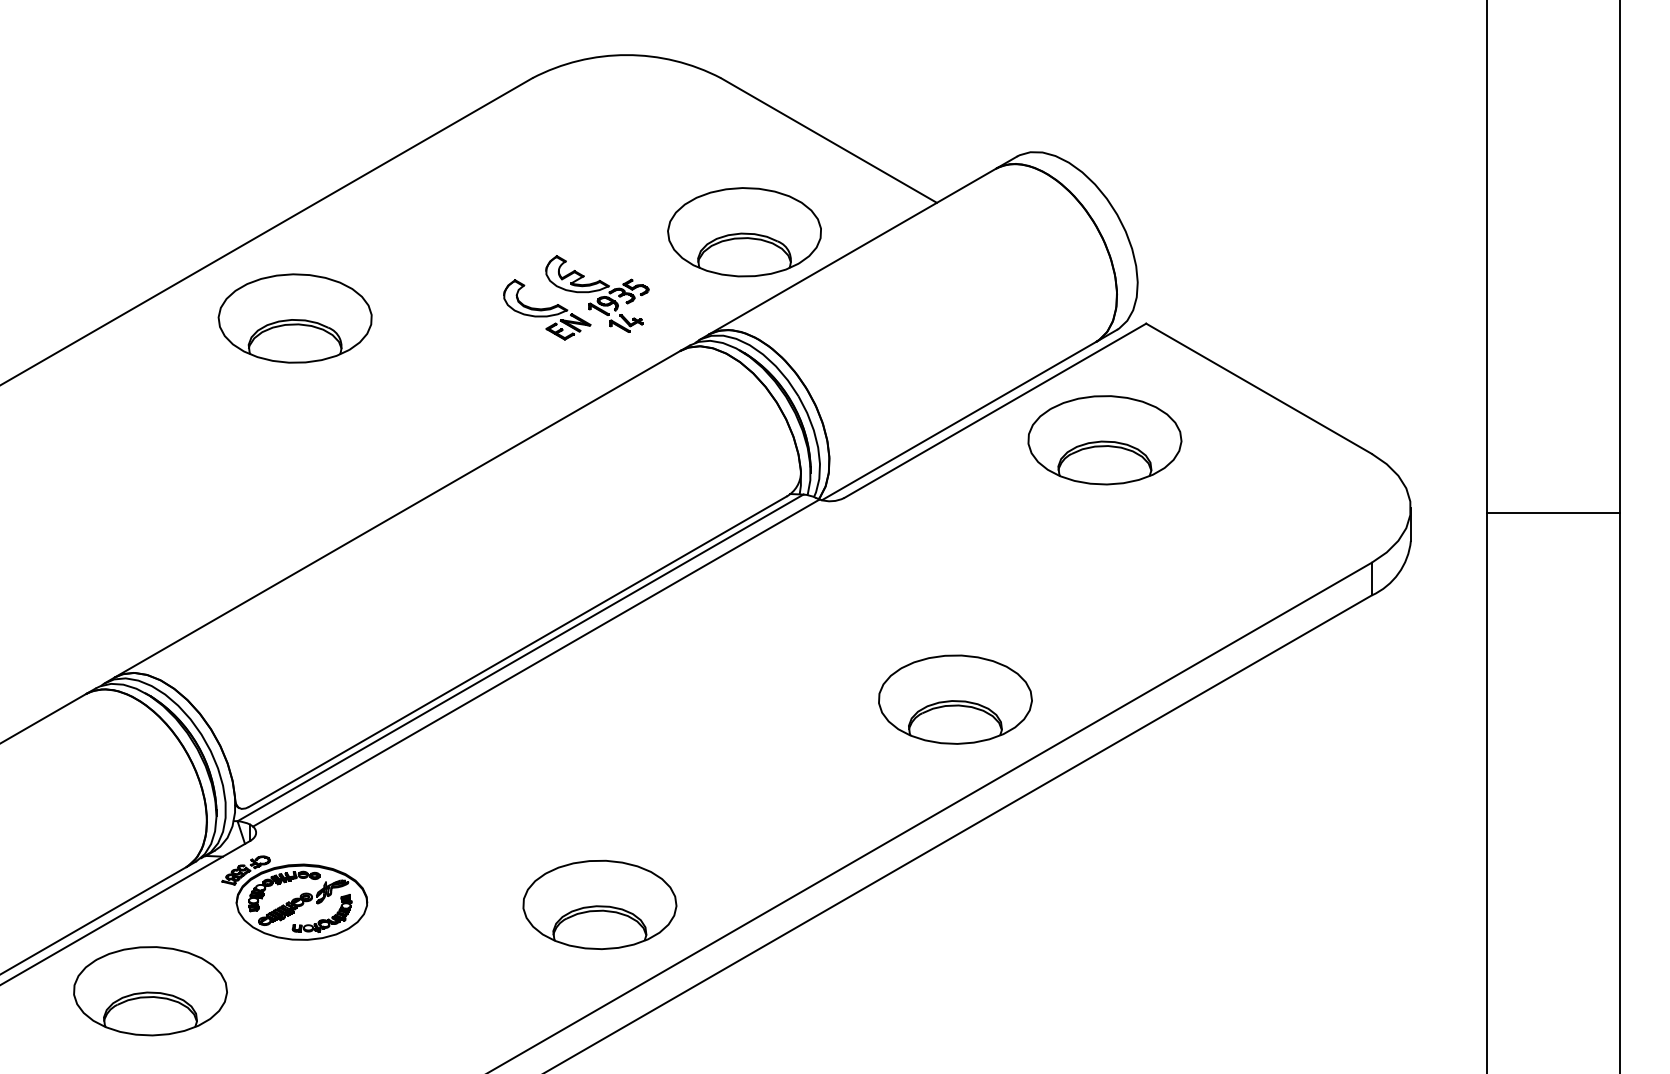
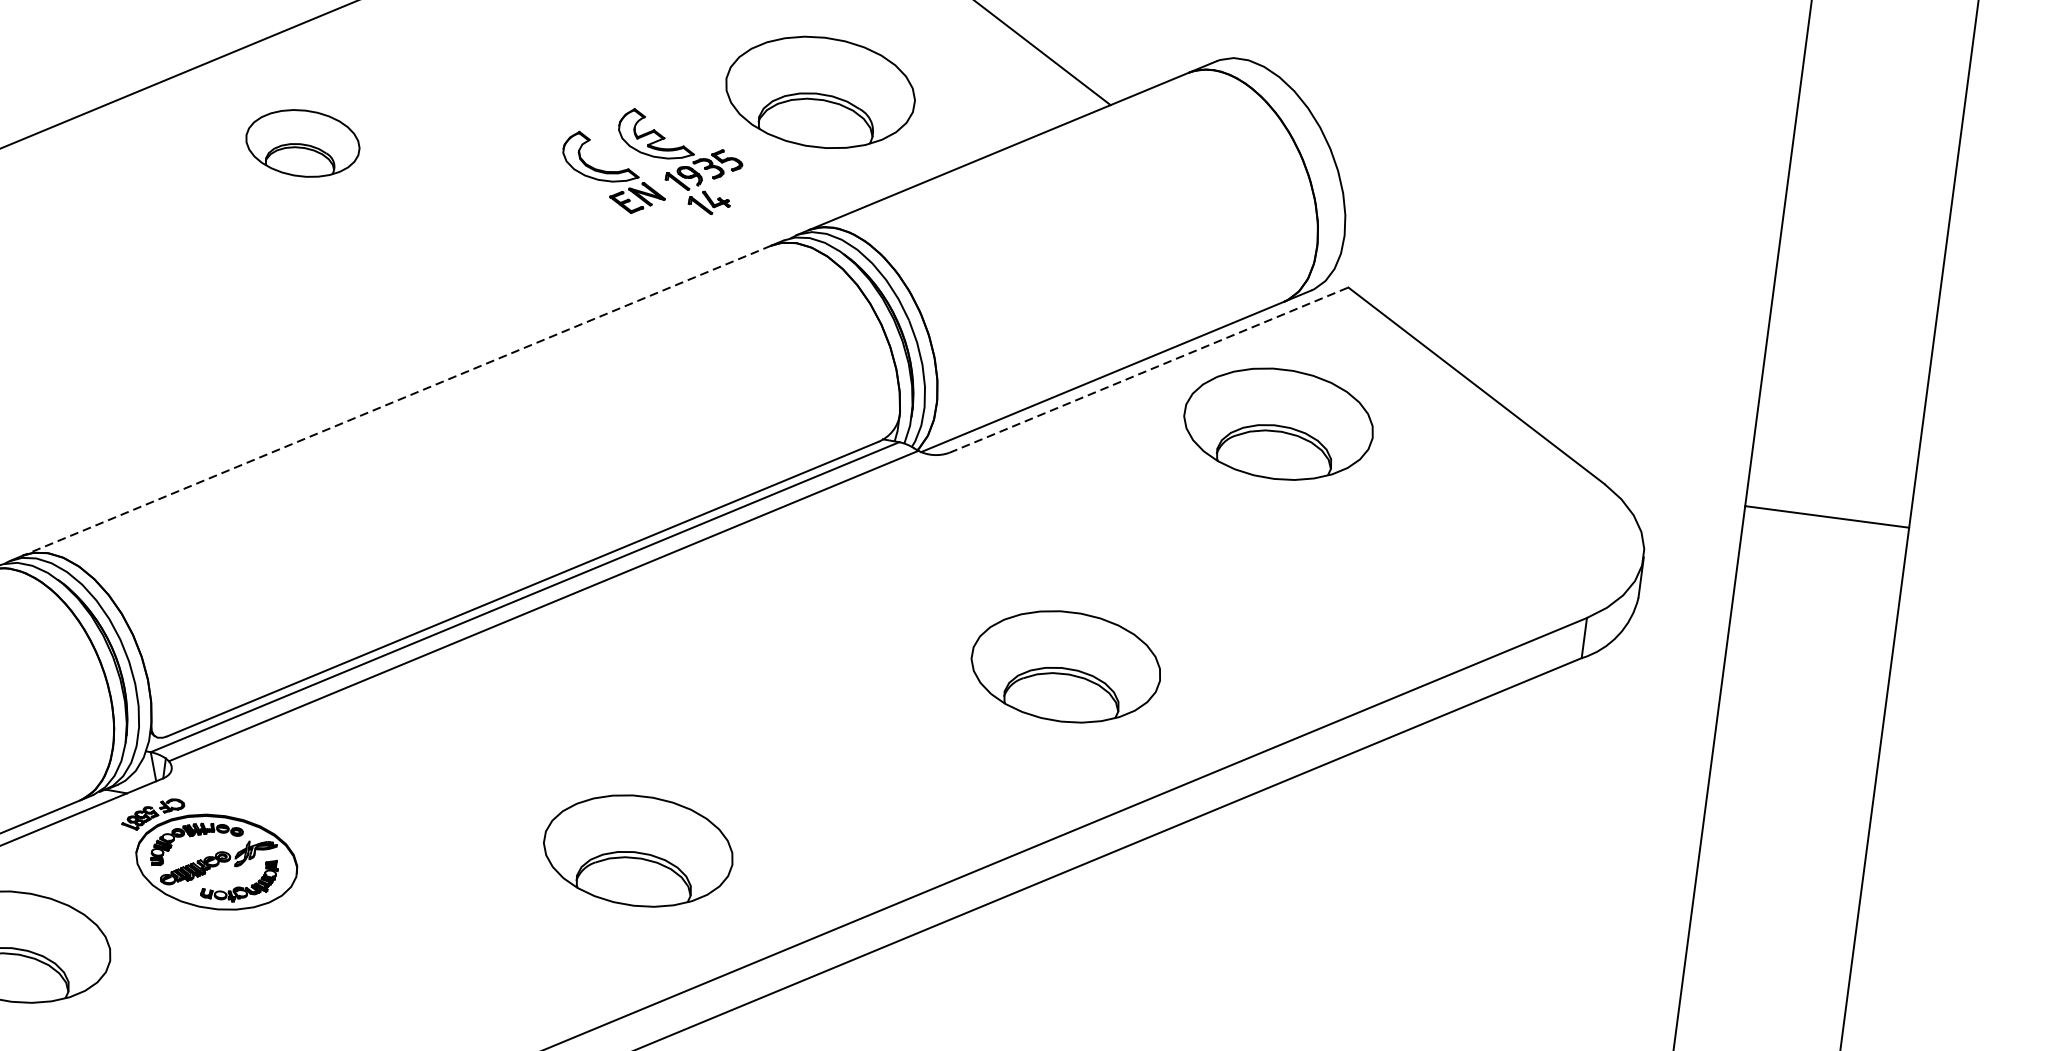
part: (744, 232) -> (820, 92), moved
part: (294, 318) -> (302, 143), size x0.6
line: (995, 410) -> (1149, 369), solid -> dashed
line: (1552, 512) -> (1826, 516), moved
line: (397, 514) -> (397, 400), solid -> dashed
part: (955, 699) -> (1066, 666), moved
part: (599, 904) -> (638, 850), moved

